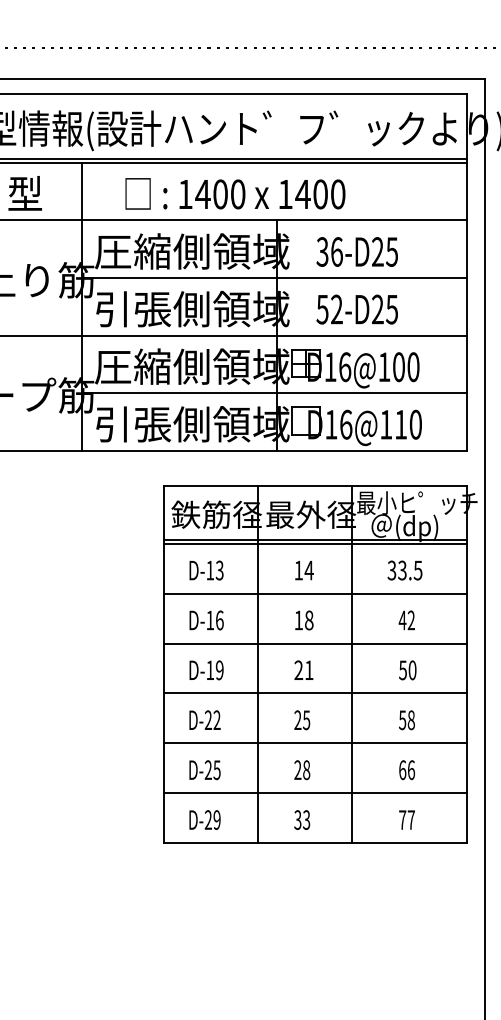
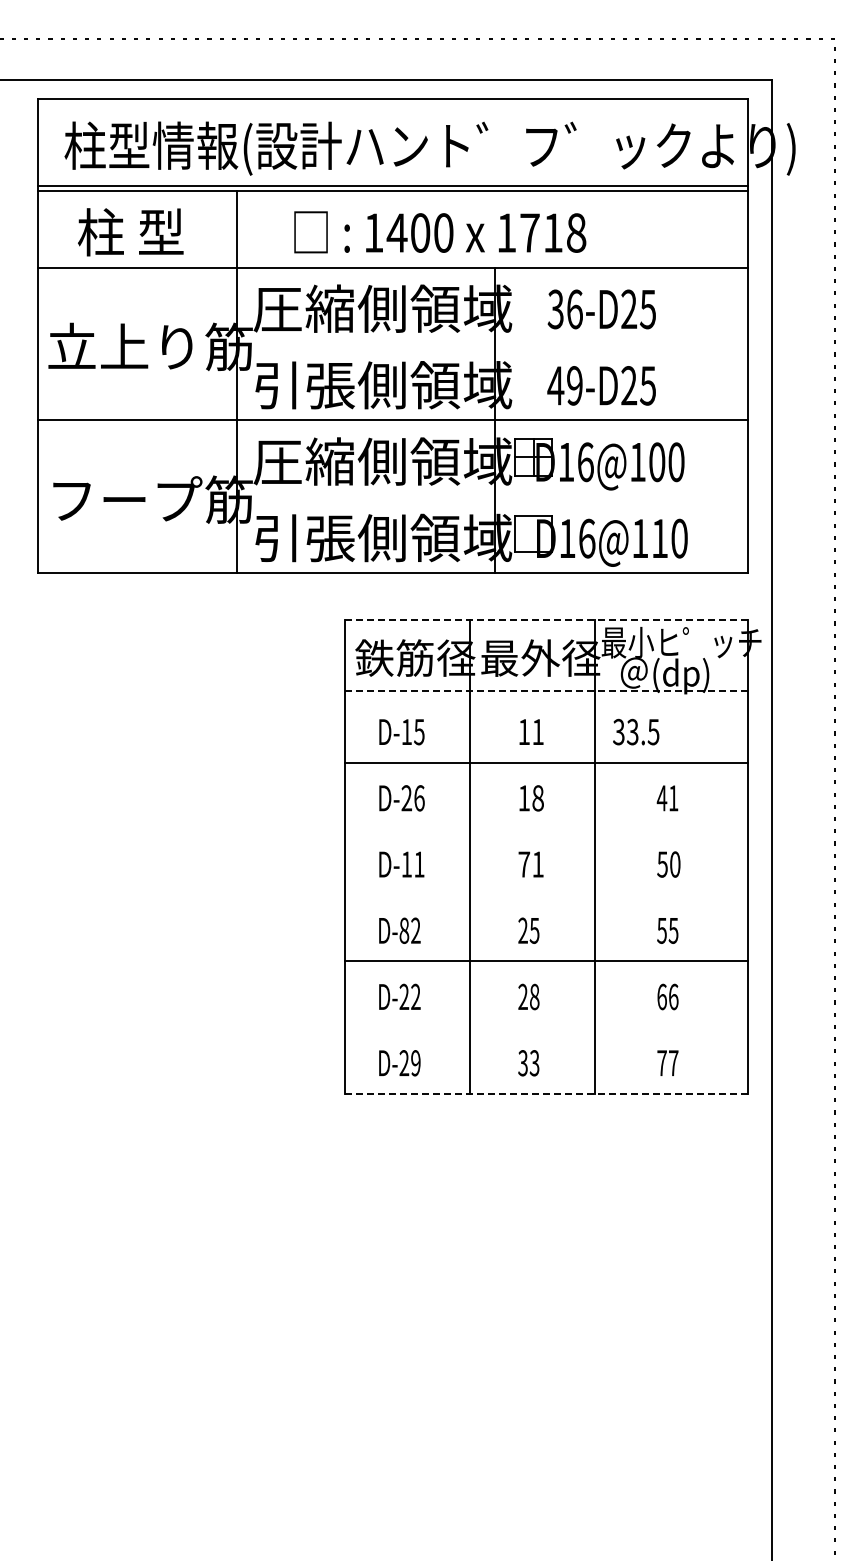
text: (320, 194) -> (552, 232), 1400 -> 1718
line: (274, 278) -> (492, 344), removed
text: (329, 309) -> (564, 385), 52-D25 -> 49-D25
line: (274, 392) -> (492, 496), removed
line: (315, 486) -> (546, 620), solid -> dashed
line: (315, 539) -> (546, 691), solid -> dashed
line: (315, 543) -> (546, 696), removed
text: (219, 570) -> (419, 731), D-13 -> D-15
text: (308, 570) -> (537, 731), 14 -> 11
text: (405, 570) -> (636, 731), moved
text: (210, 620) -> (406, 798), D-16 -> D-26
text: (411, 620) -> (673, 798), 42 -> 41
line: (315, 643) -> (546, 829), removed
text: (219, 670) -> (419, 864), D-19 -> D-11
text: (298, 670) -> (524, 864), 21 -> 71
line: (315, 693) -> (546, 895), removed
text: (208, 720) -> (404, 930), D-22 -> D-82
text: (411, 720) -> (673, 930), 58 -> 55
text: (216, 769) -> (415, 996), D-25 -> D-22
line: (315, 793) -> (546, 1027), removed
line: (315, 842) -> (546, 1093), solid -> dashed

